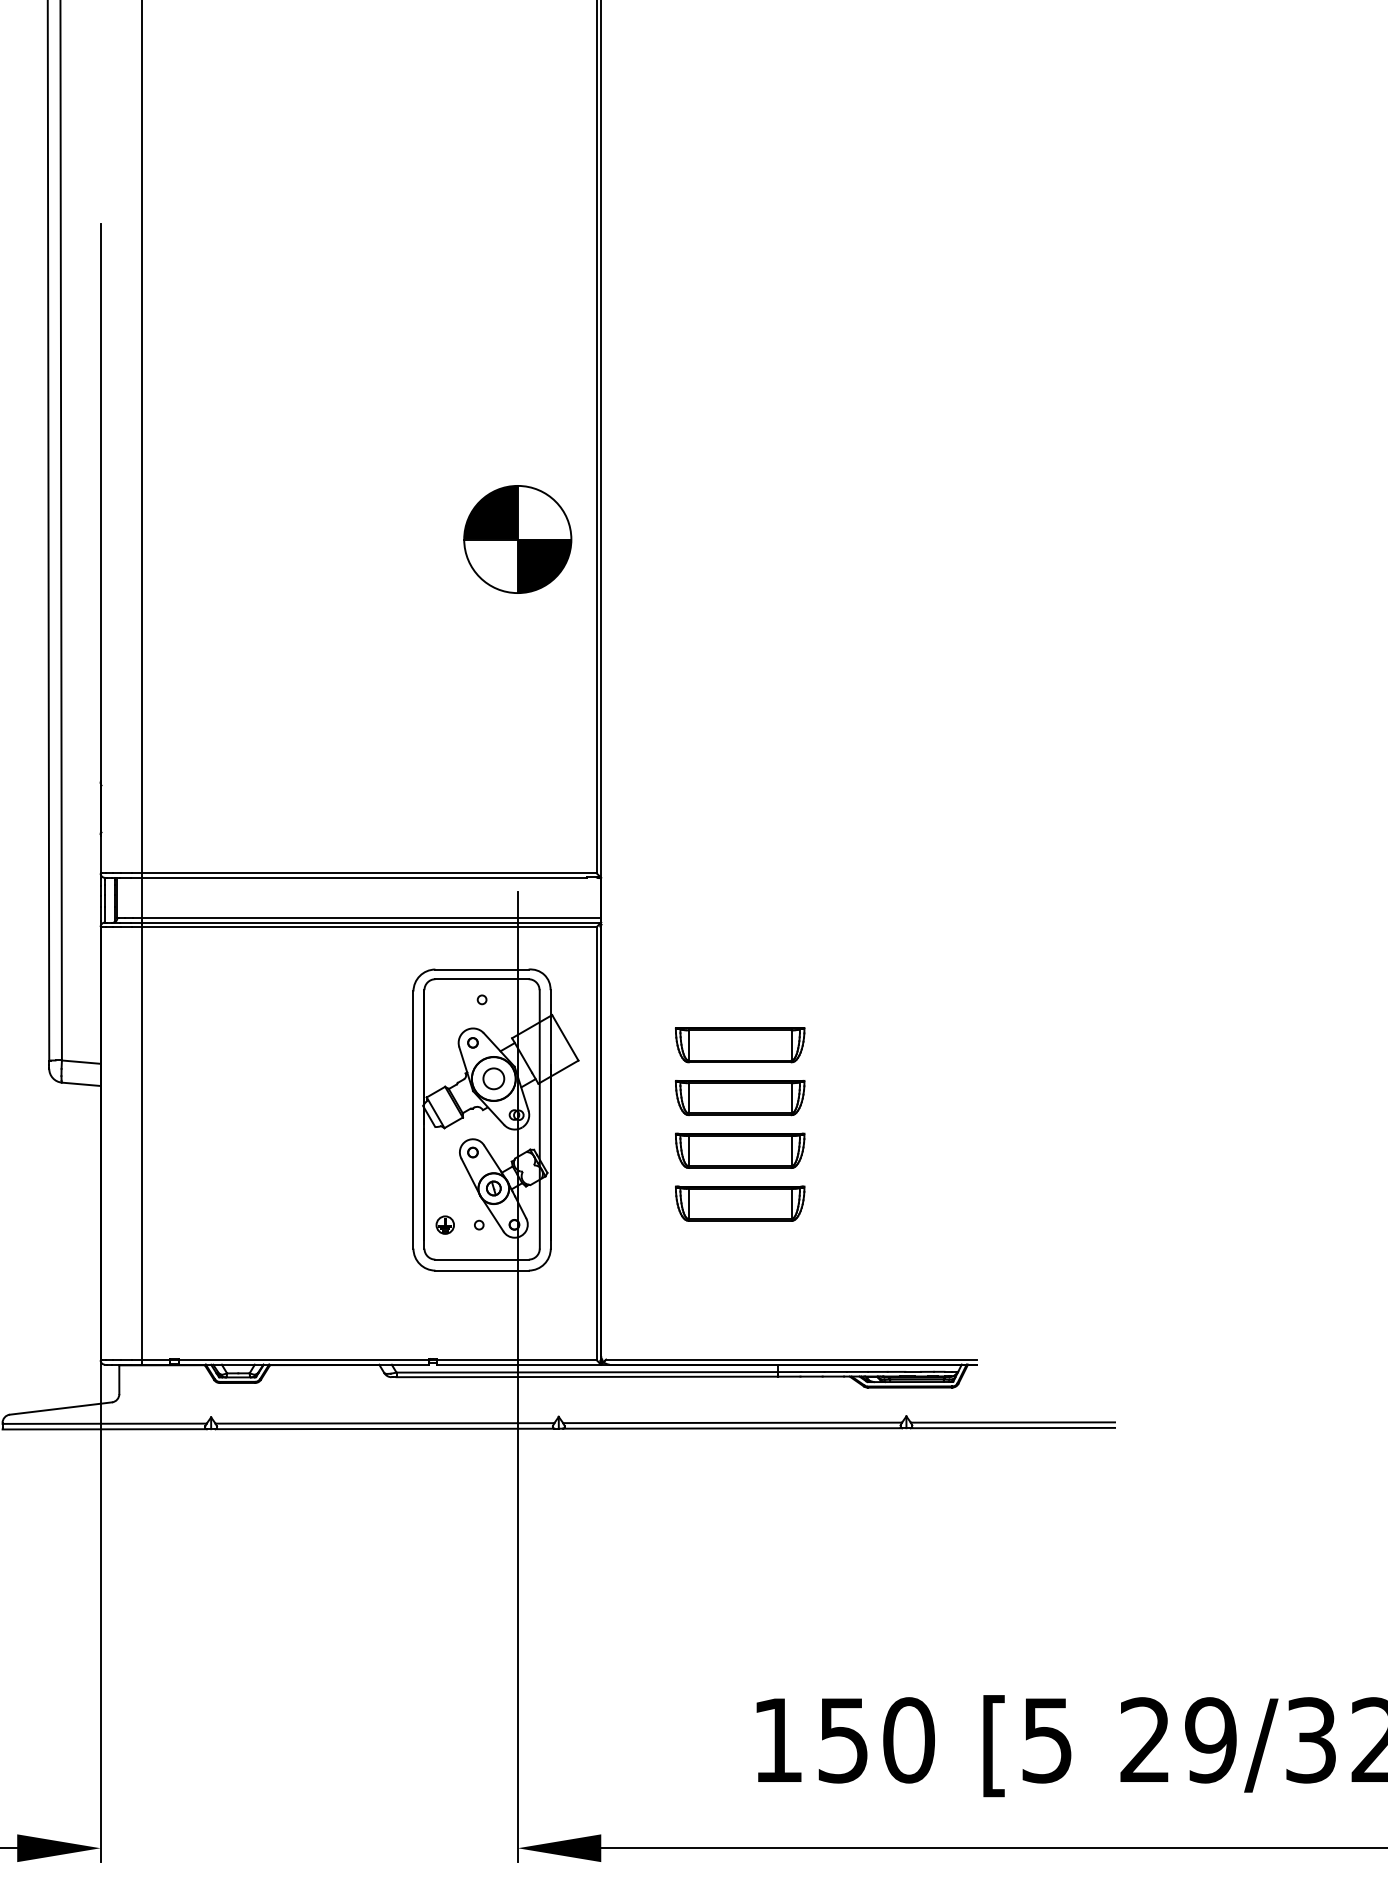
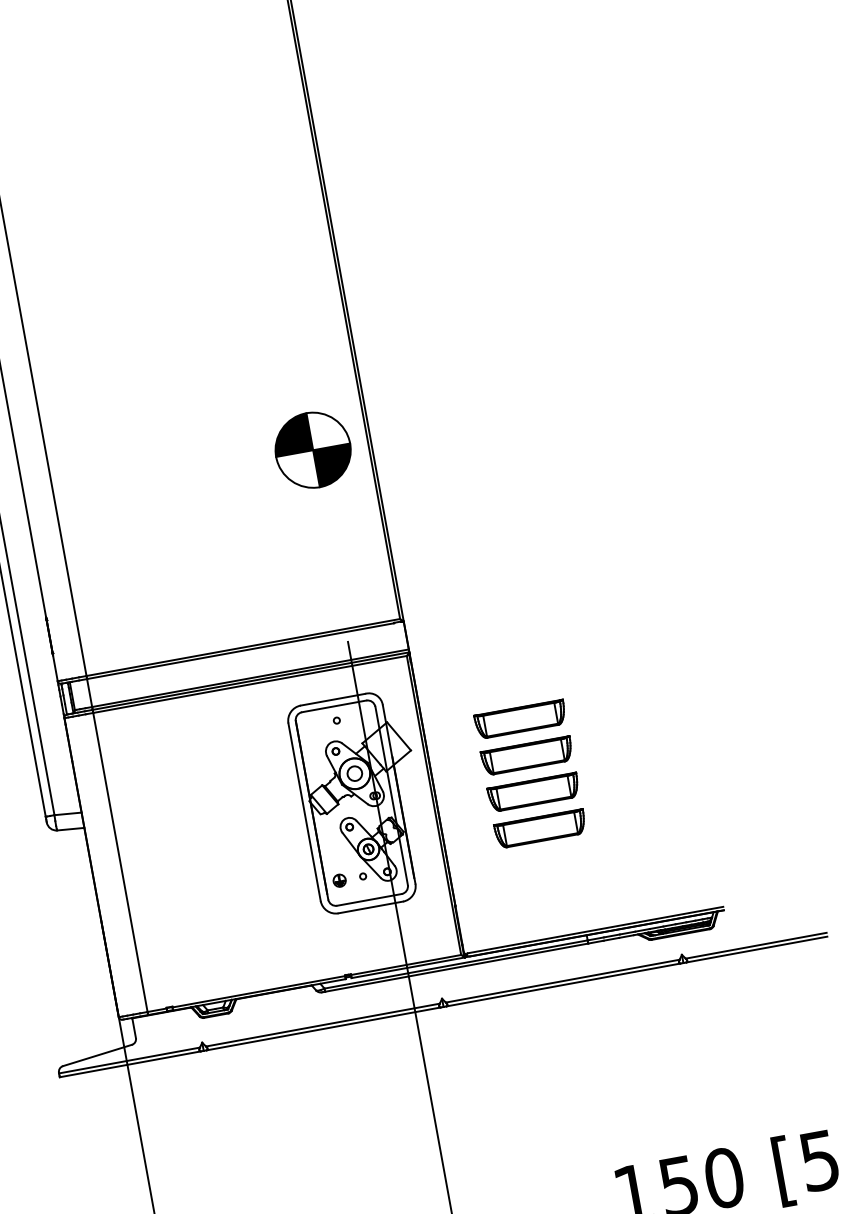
part: (517, 539) -> (312, 450), moved

